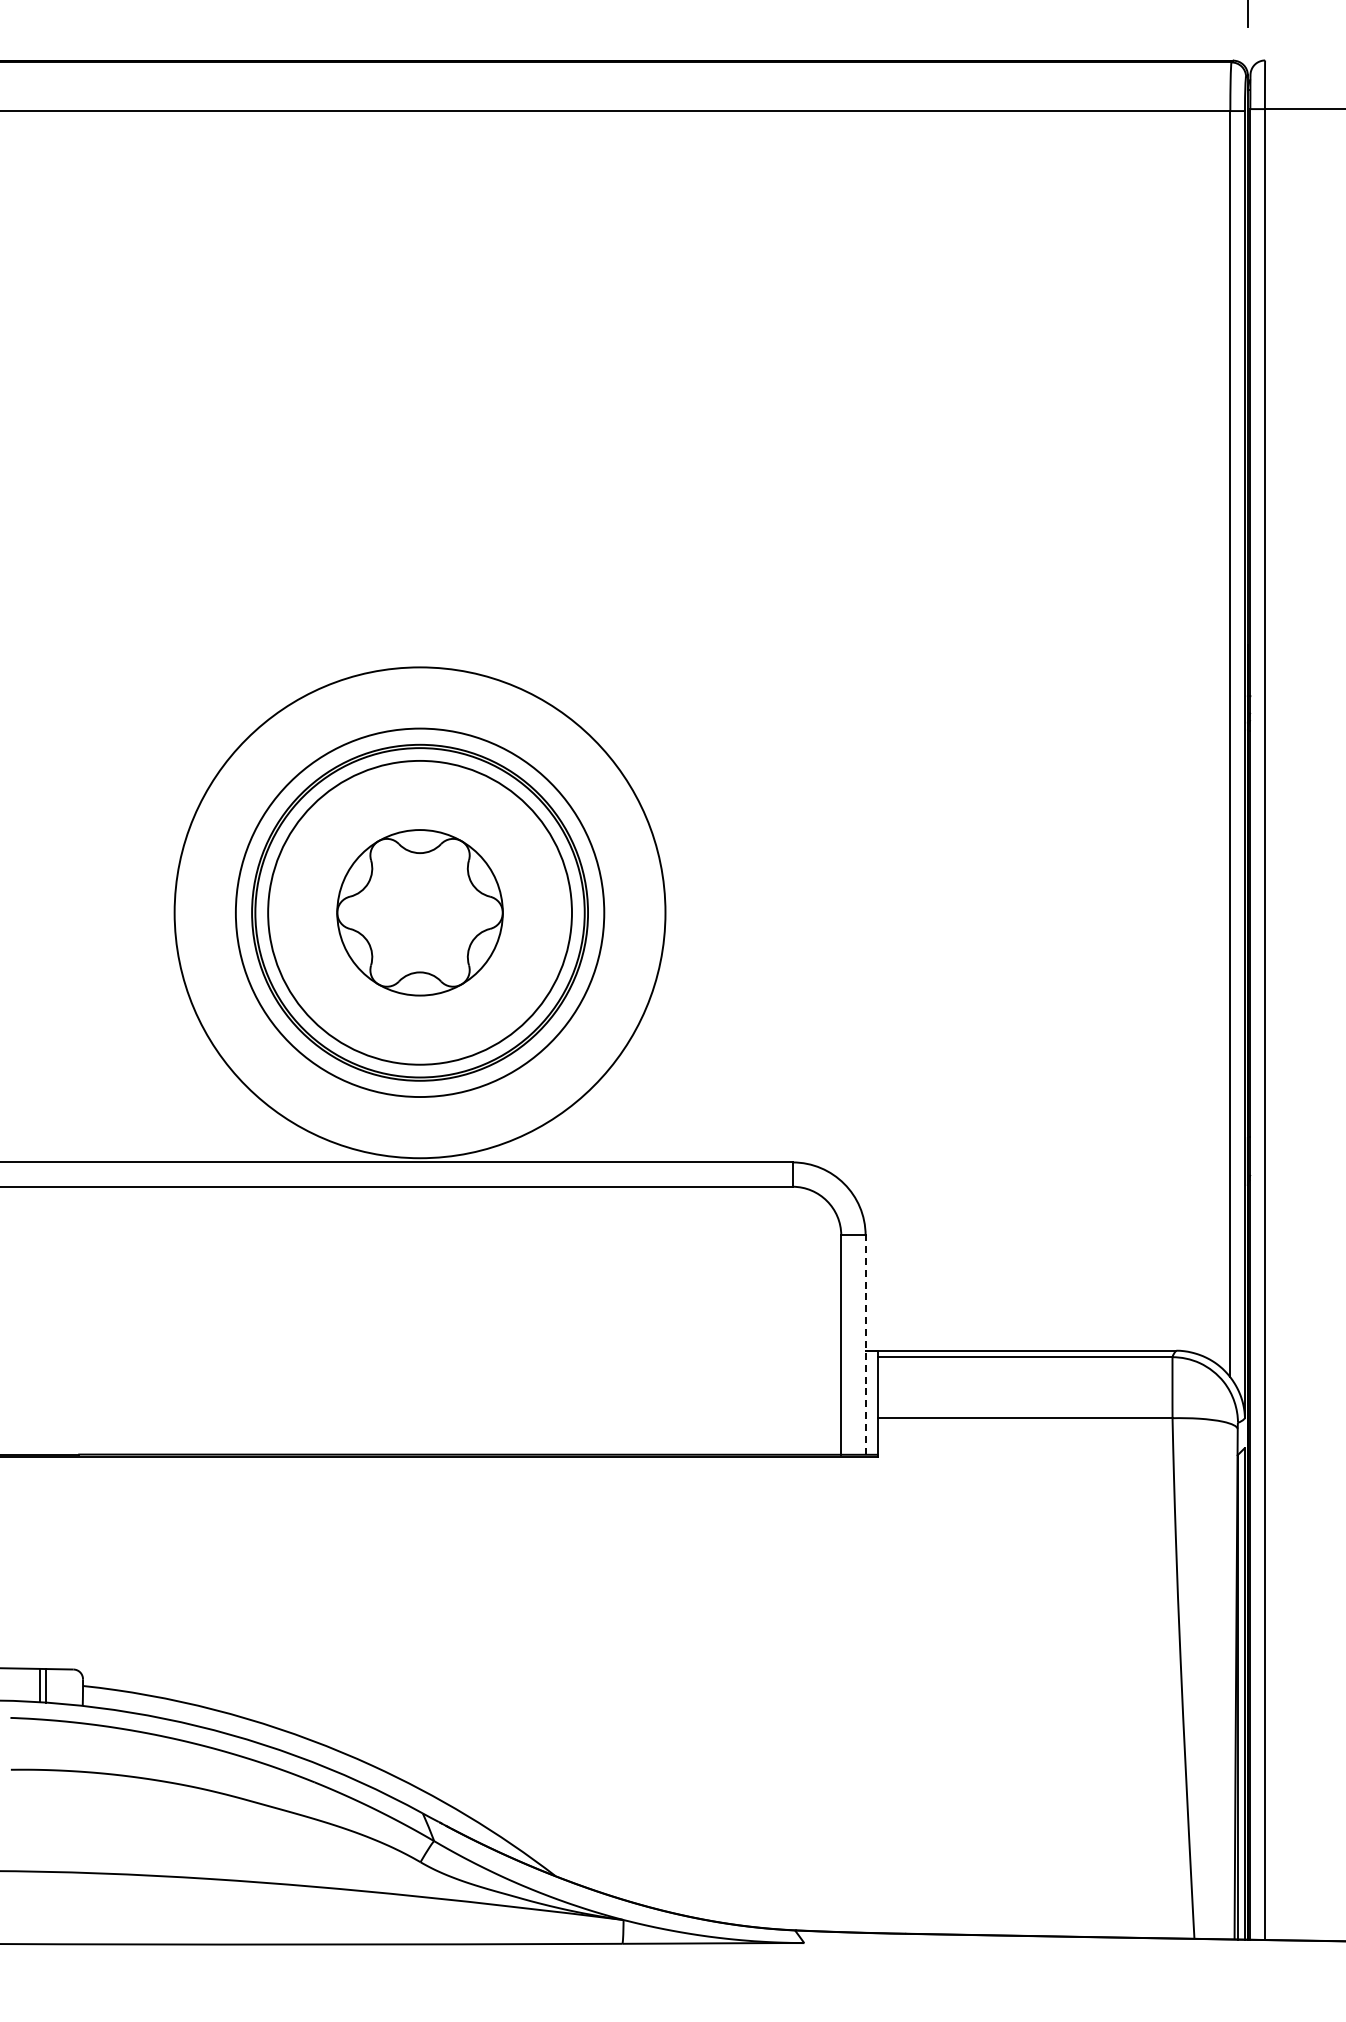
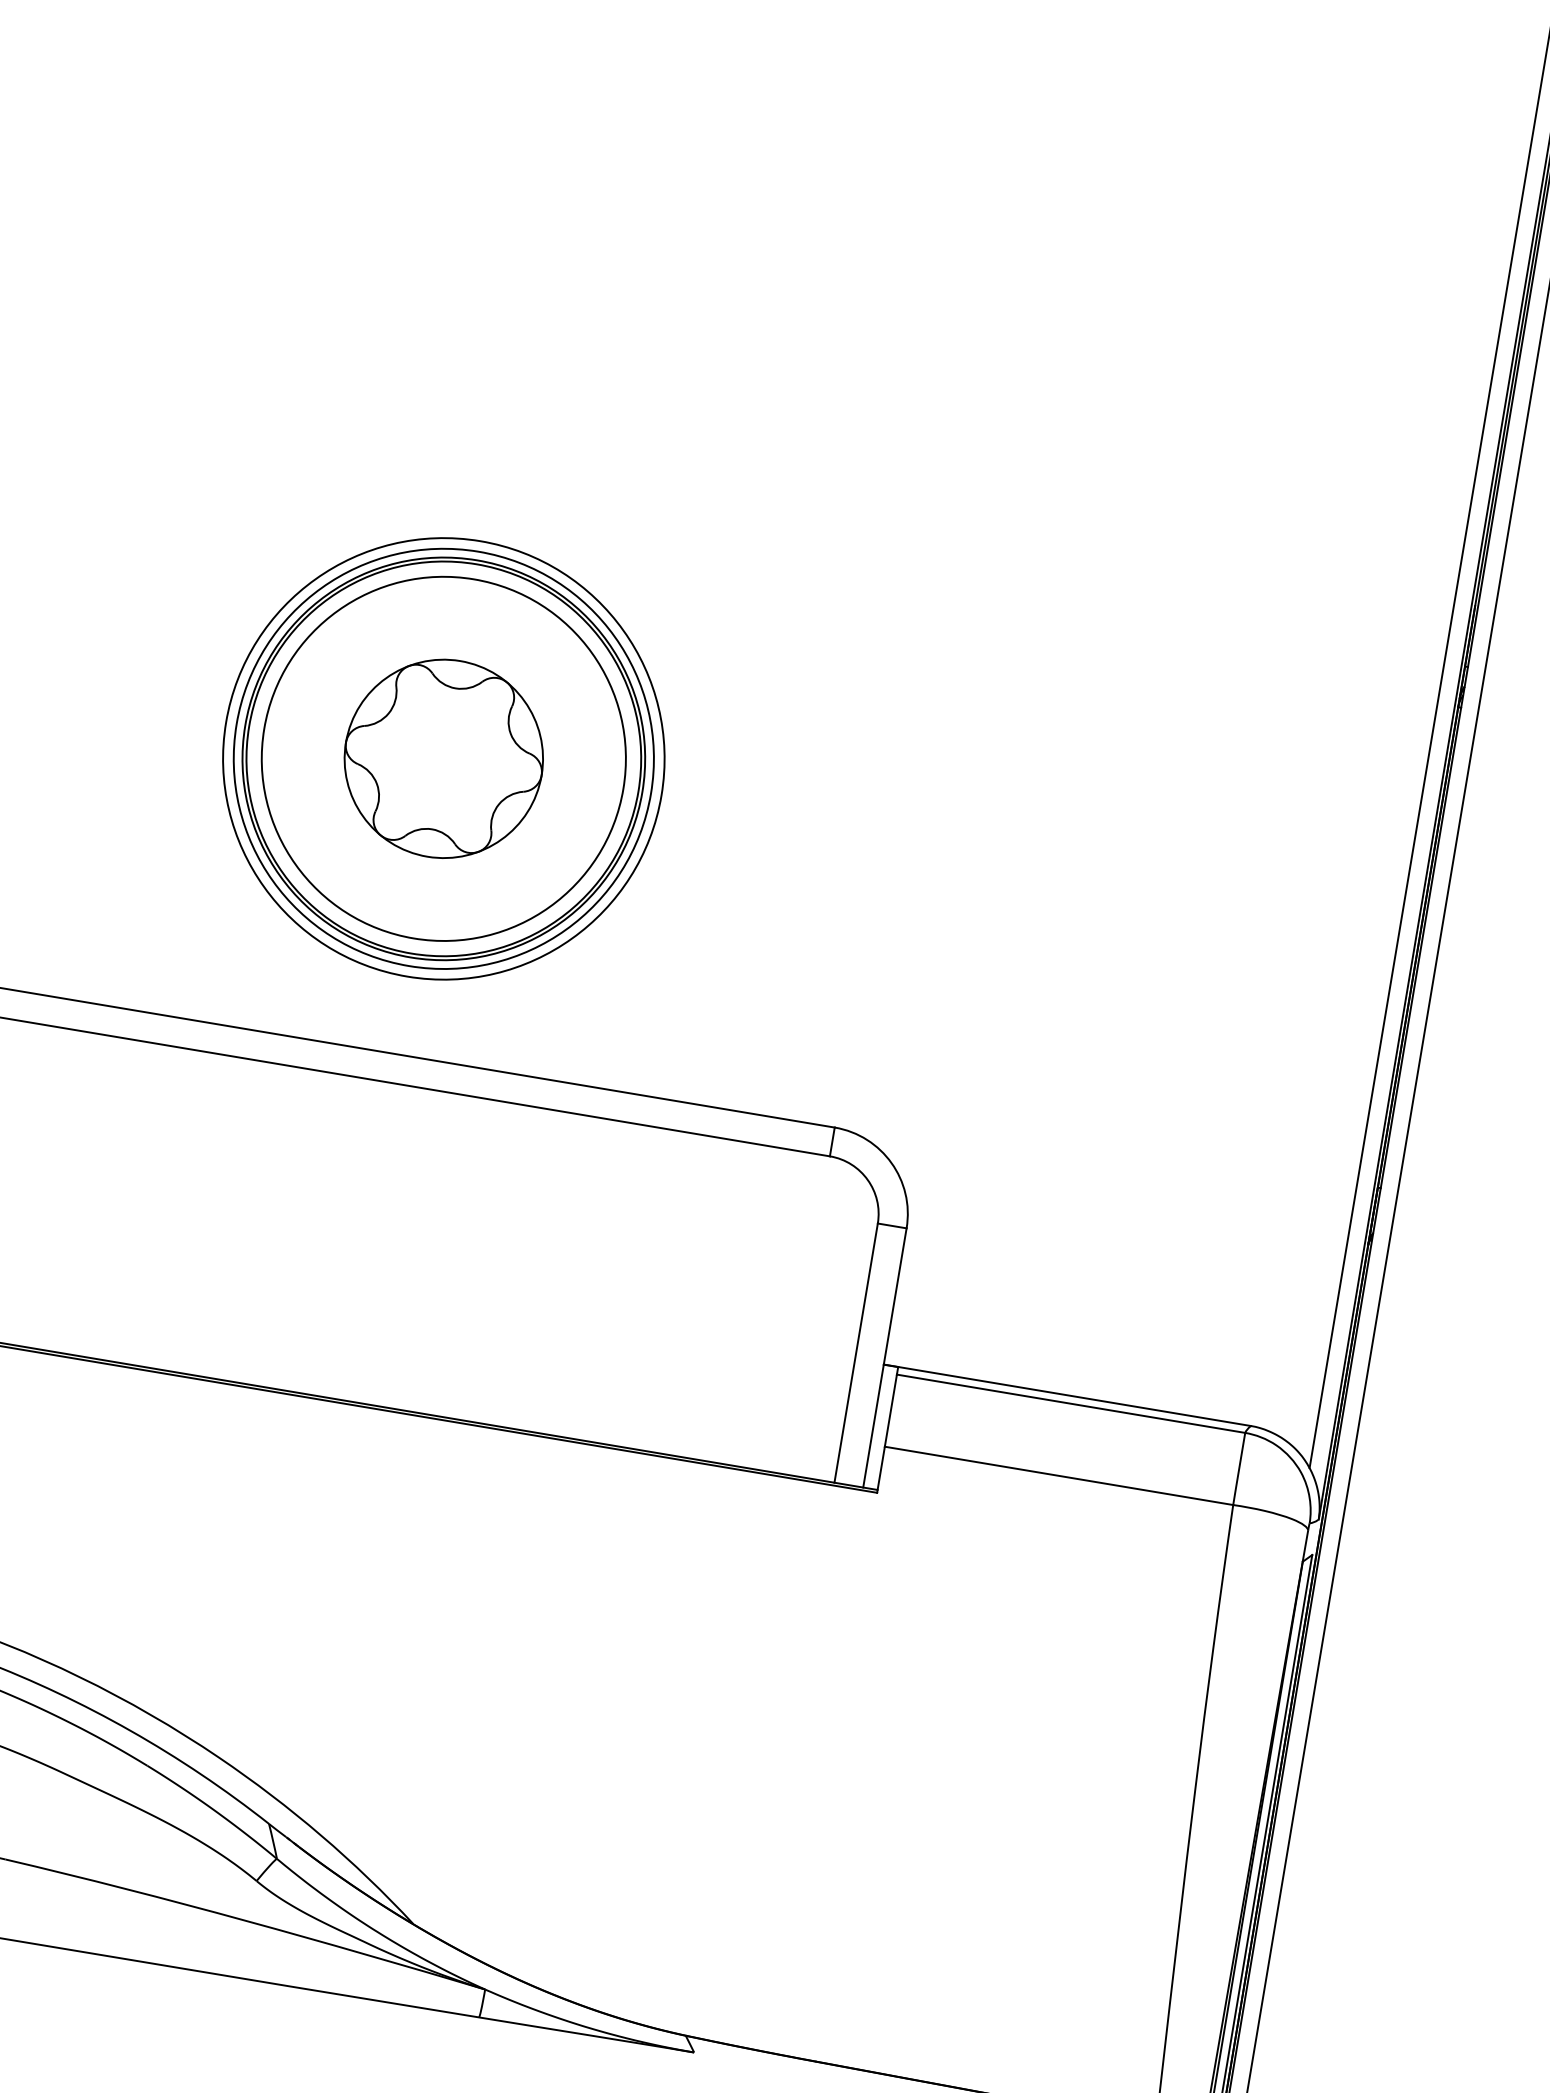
circle: (419, 912) -> (443, 758), size x0.71
line: (865, 1345) -> (884, 1358), dashed -> solid

